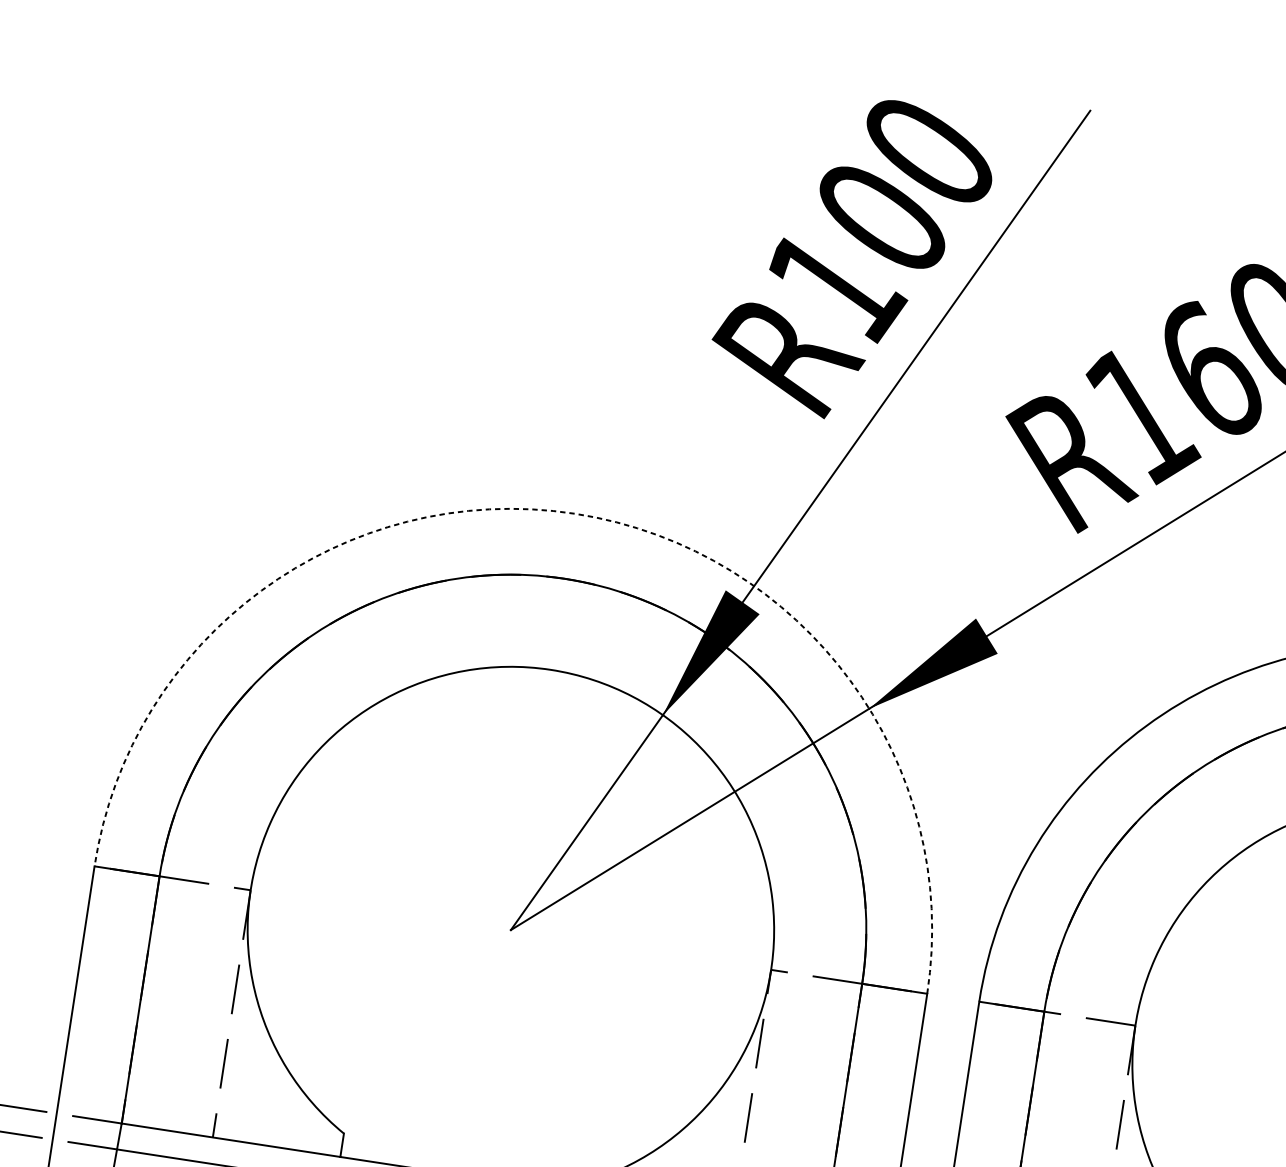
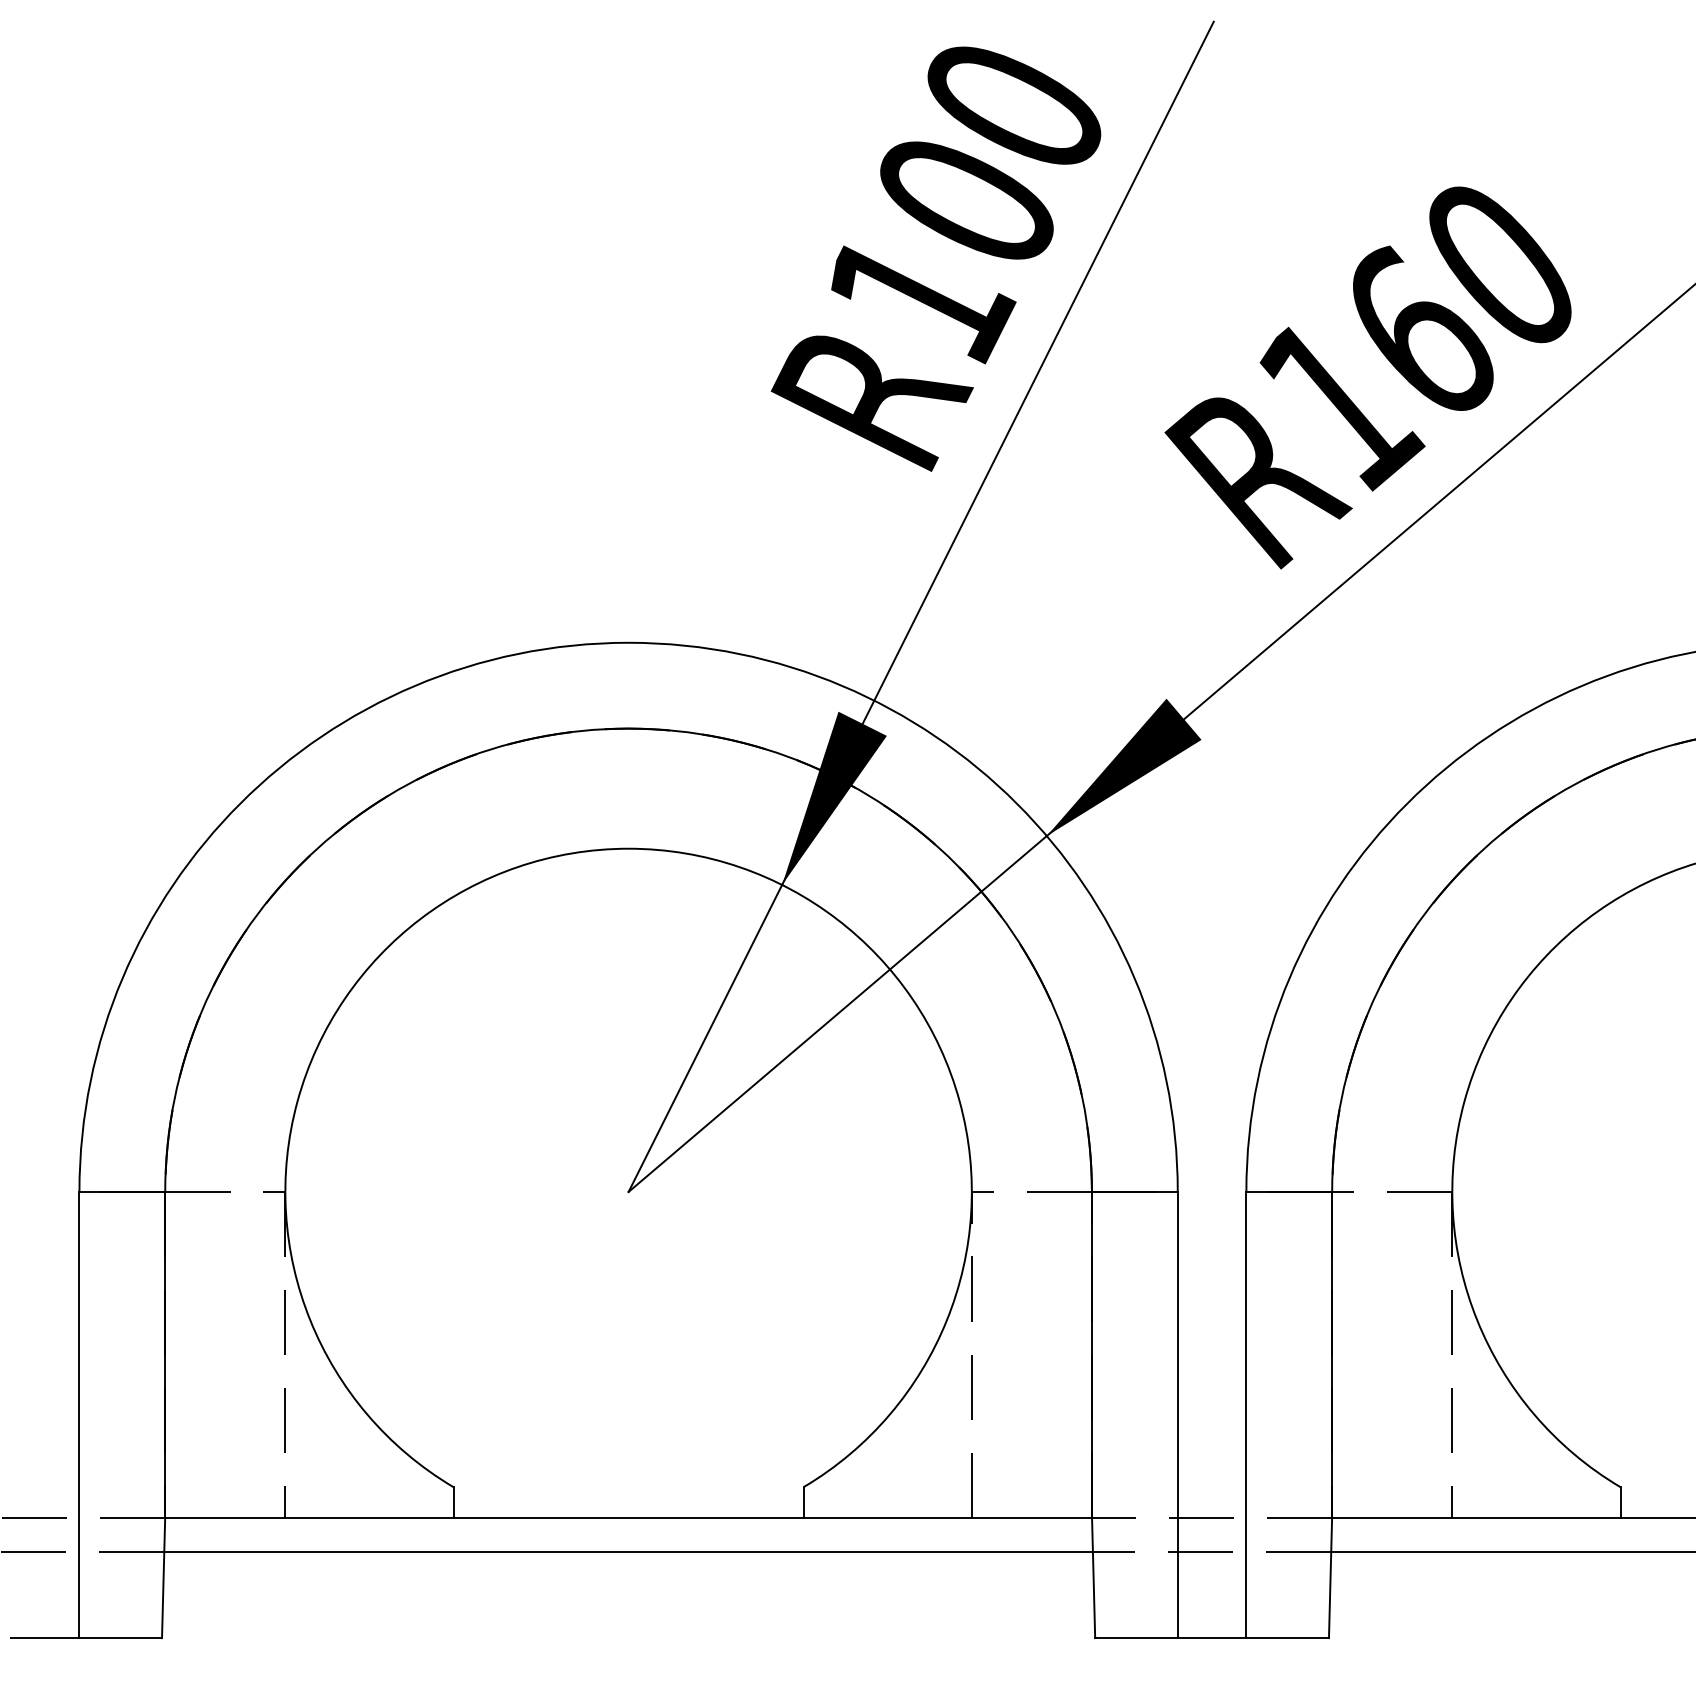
arc: (574, 513) -> (628, 642), dashed -> solid

